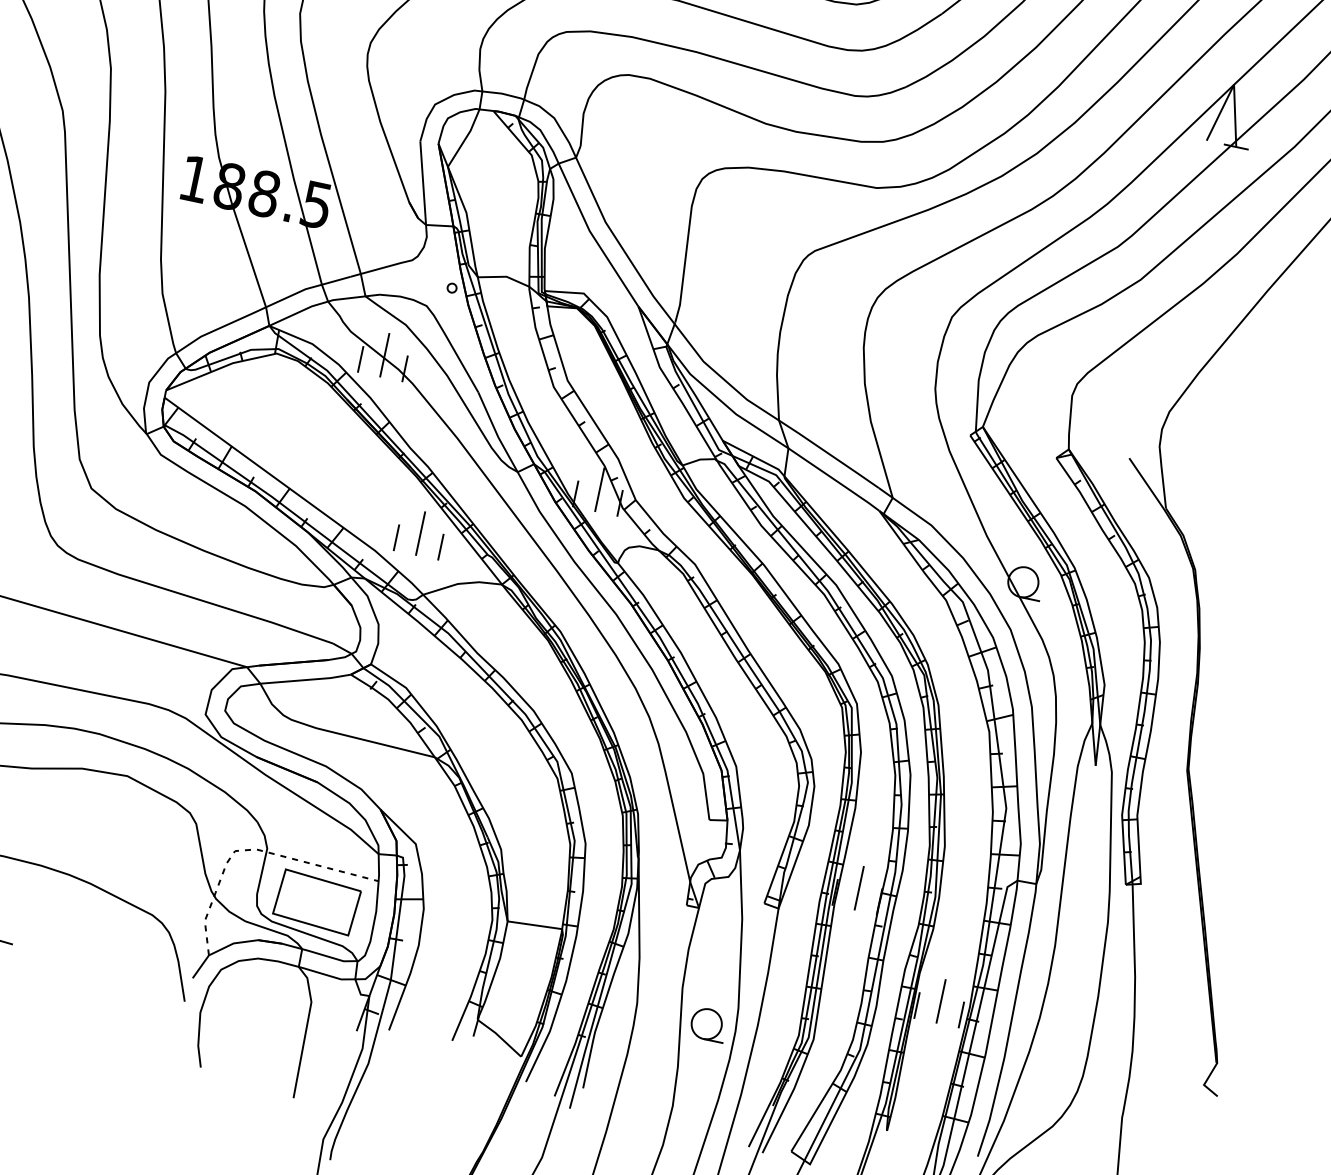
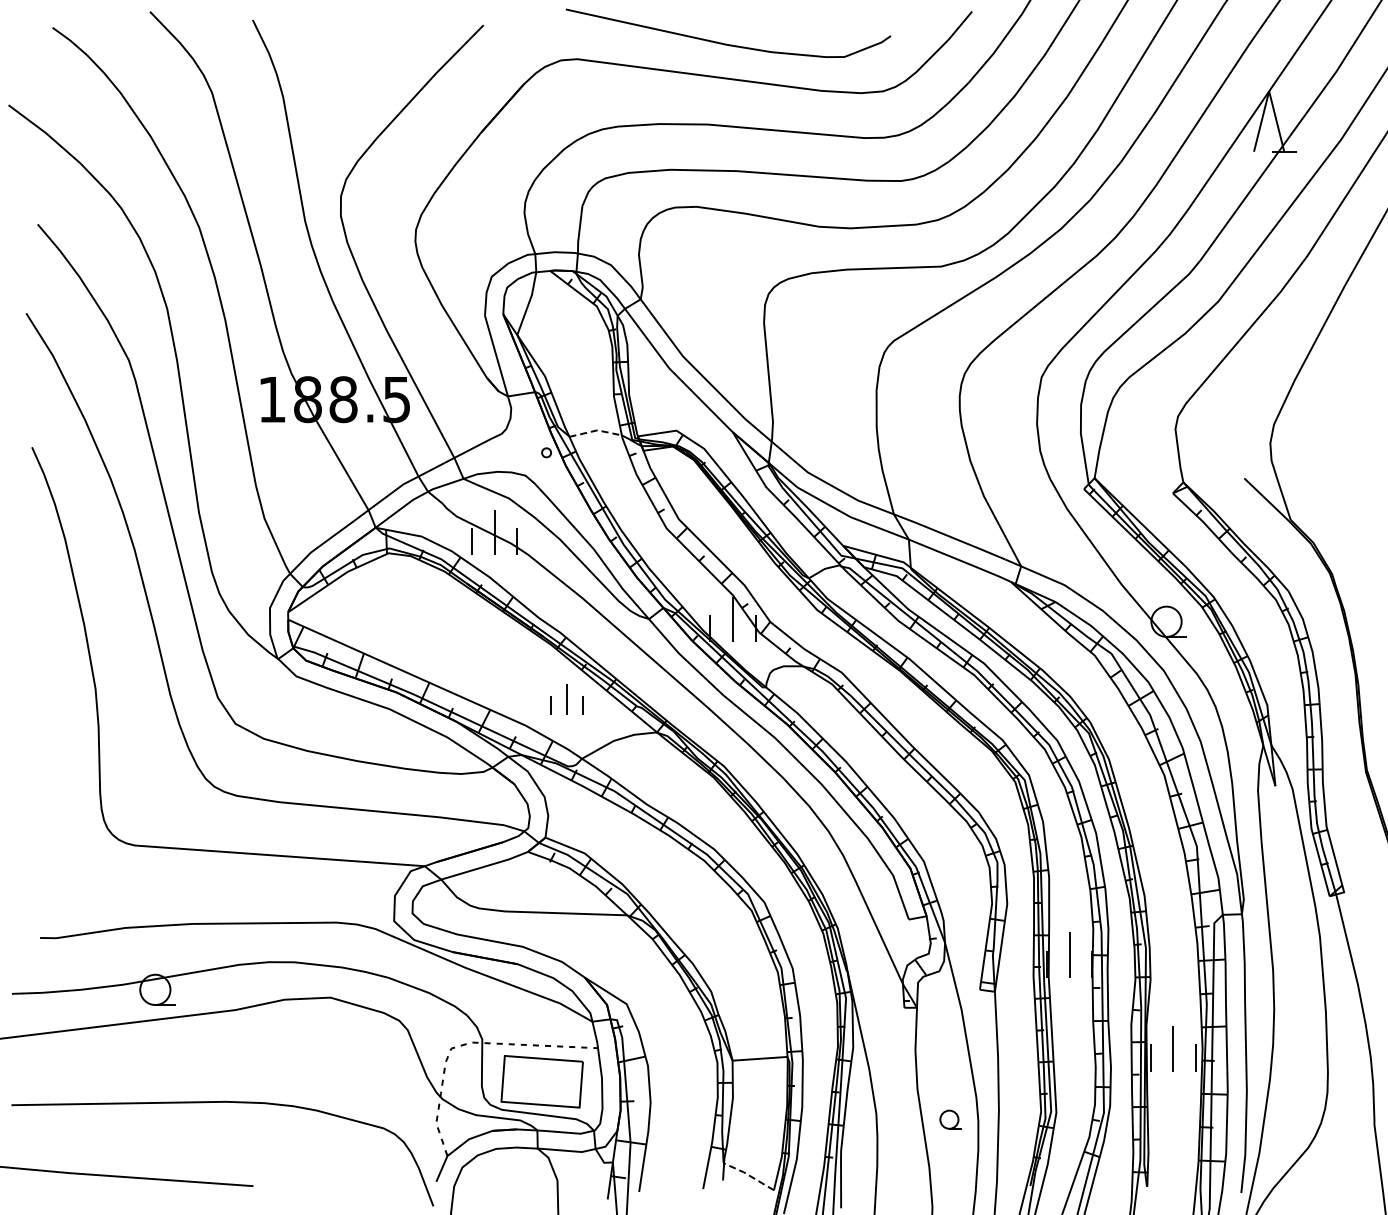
line: (505, 276) -> (596, 430), solid -> dashed
part: (420, 533) -> (566, 699), size x0.7
part: (708, 1024) -> (950, 1119), size x0.6
line: (499, 1037) -> (748, 1175), solid -> dashed

